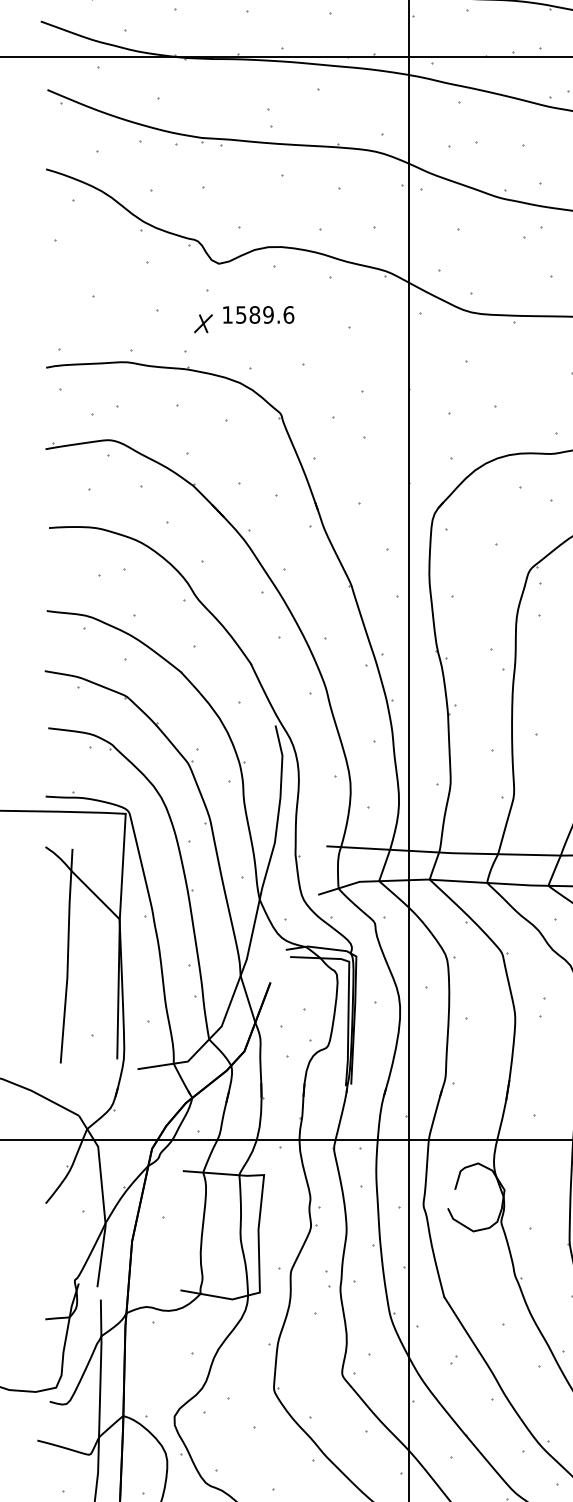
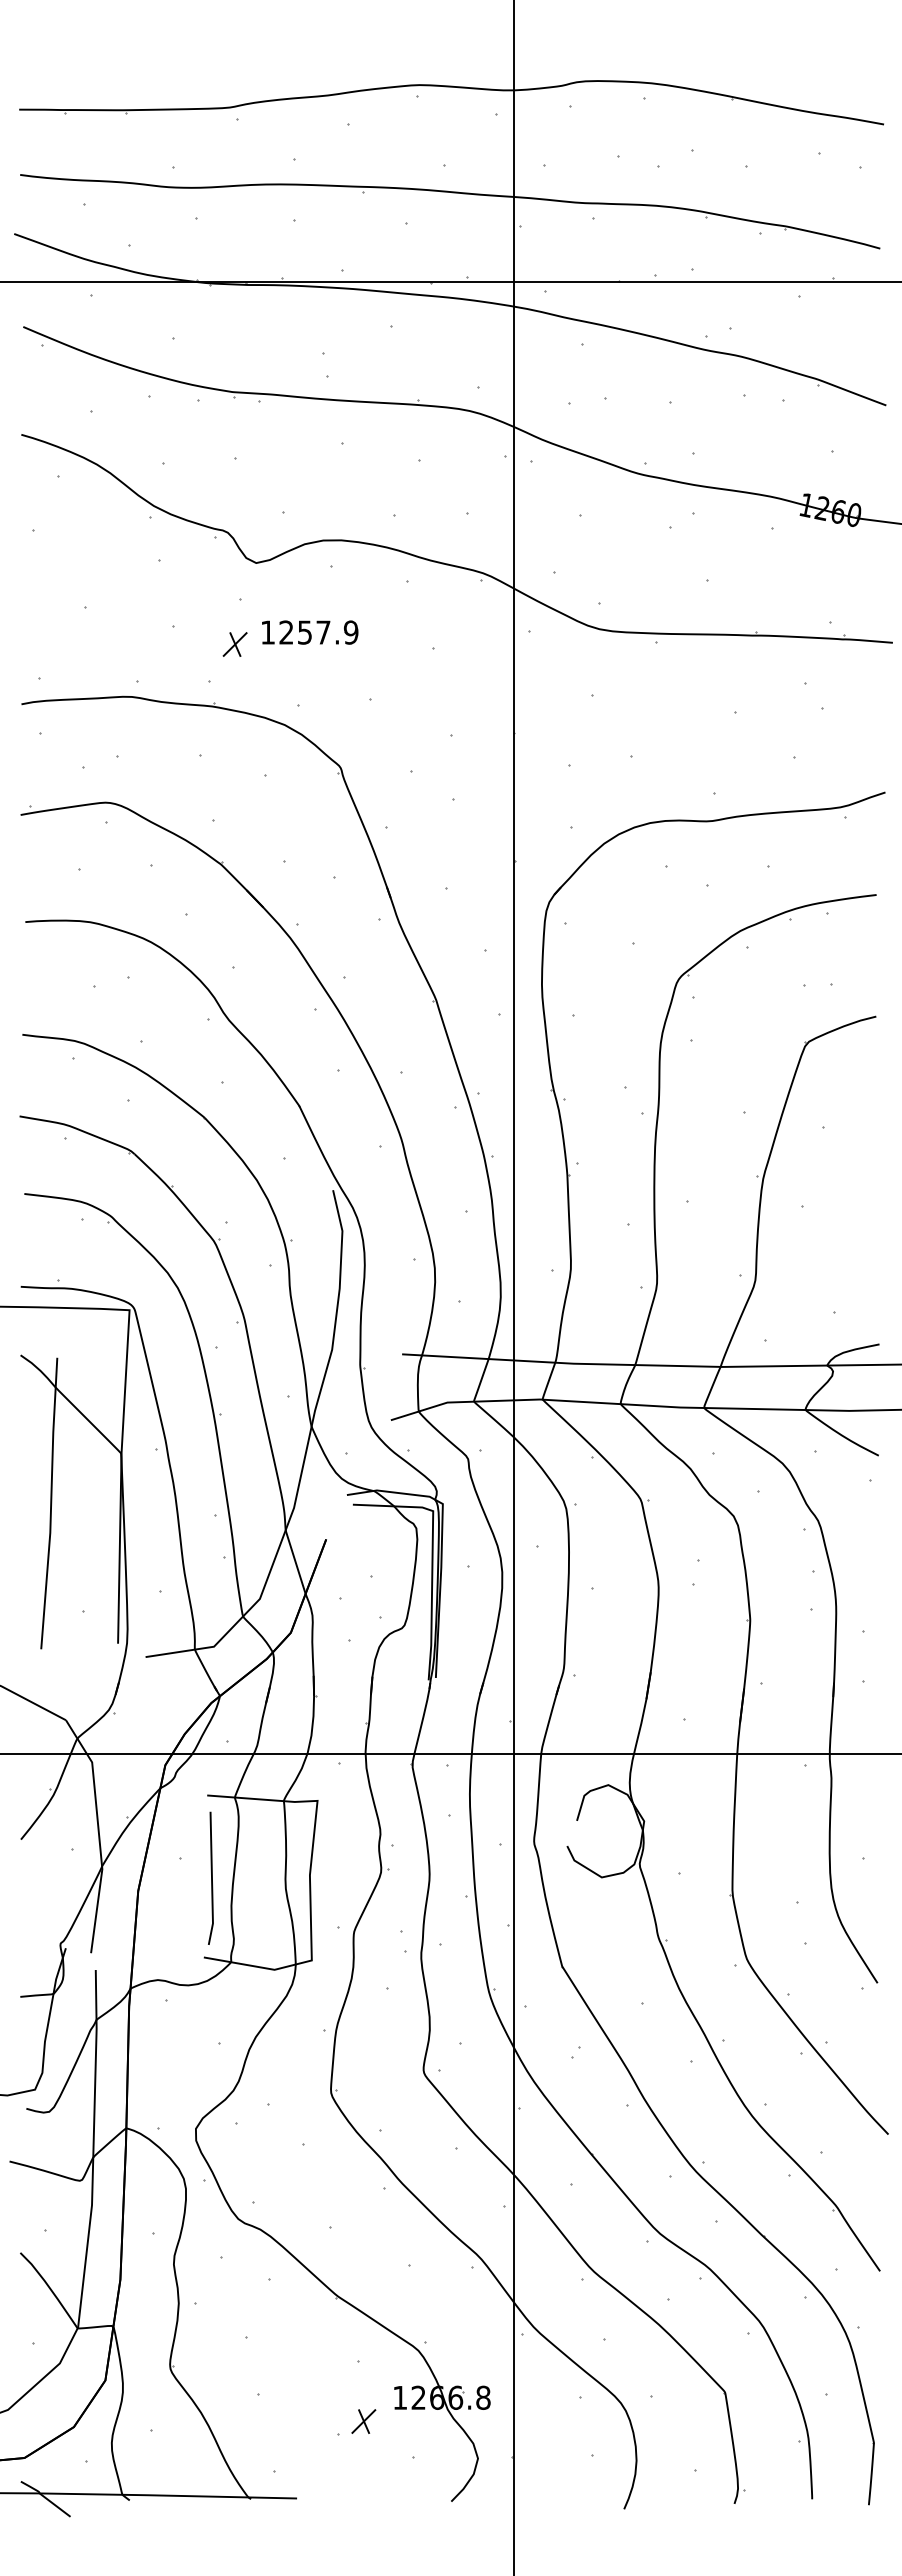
text: (264, 314) -> (318, 632), 1589.6 -> 1257.9
line: (186, 1231) -> (211, 1877), added

